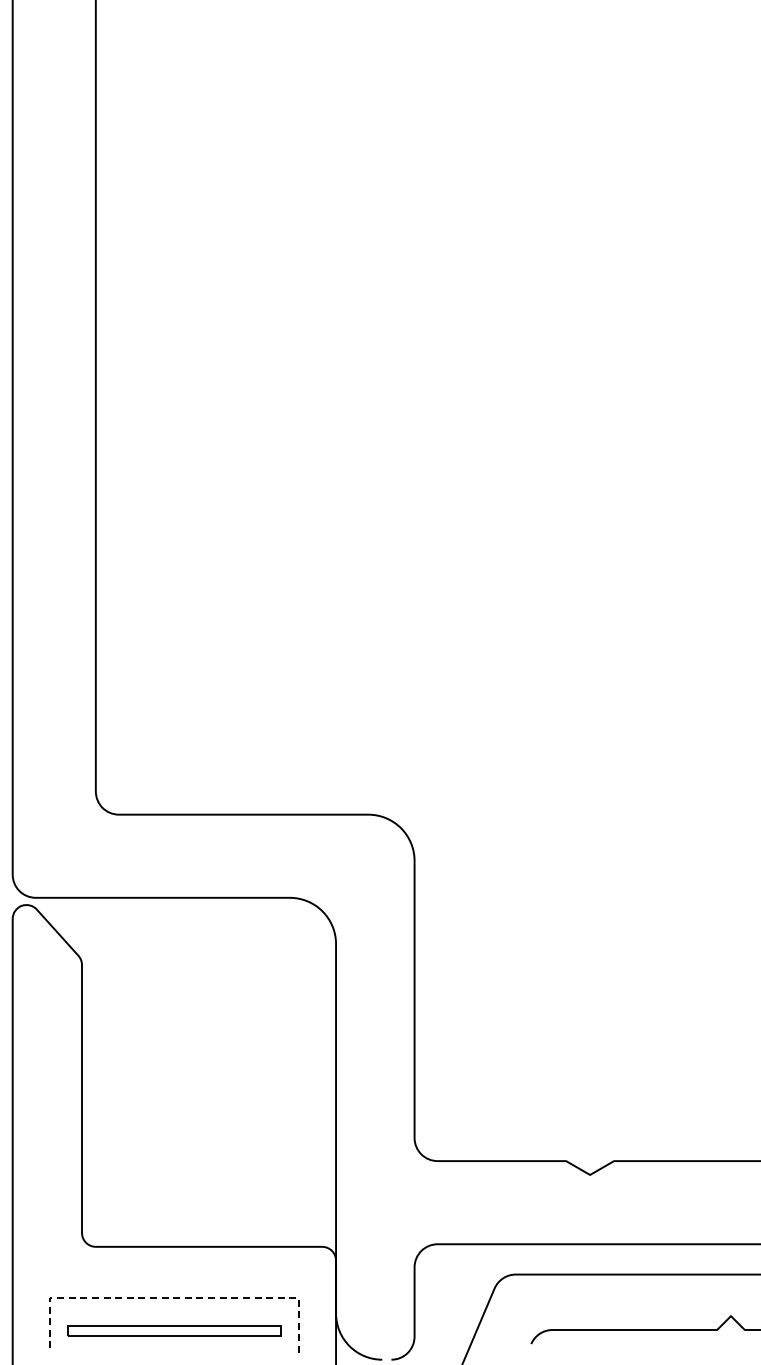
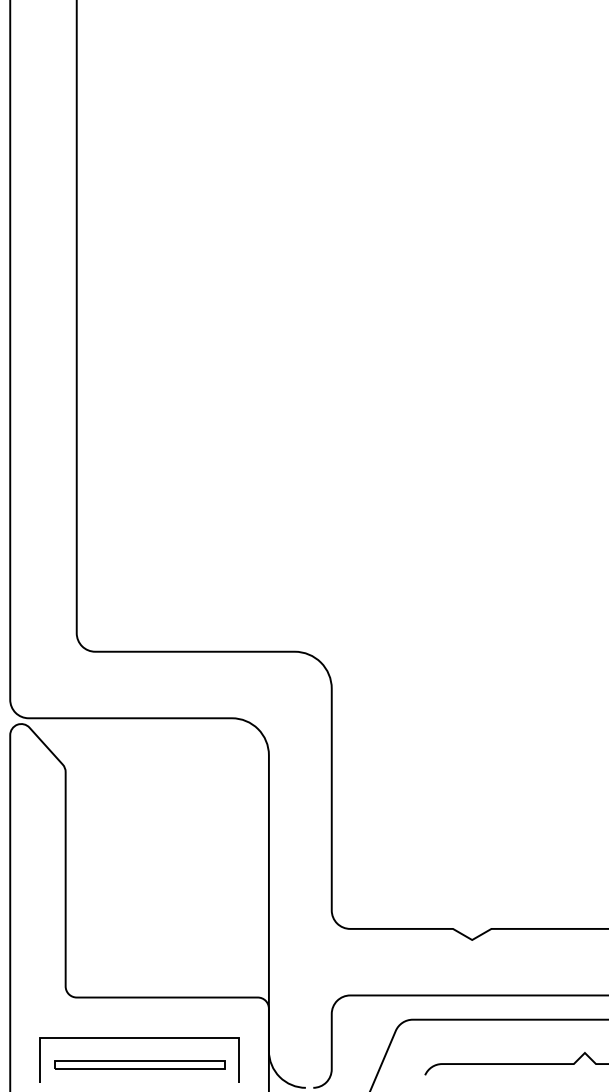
line: (174, 1297) -> (139, 1038), dashed -> solid

